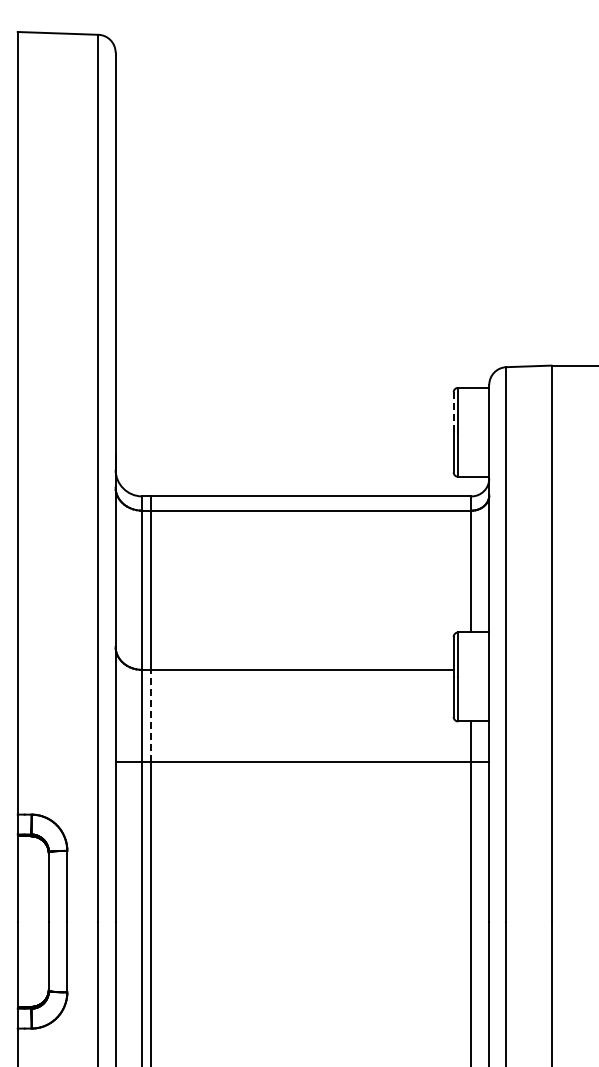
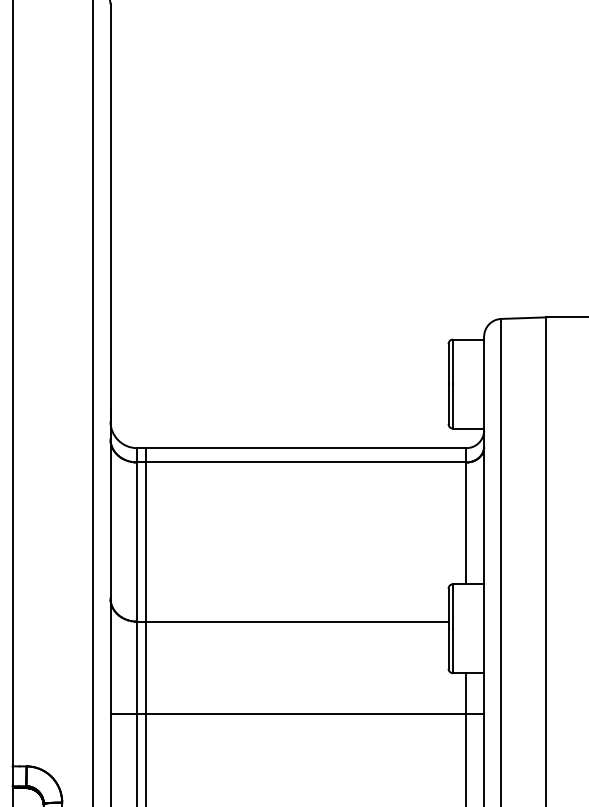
line: (453, 411) -> (448, 363), dashed -> solid
line: (151, 715) -> (146, 667), dashed -> solid

